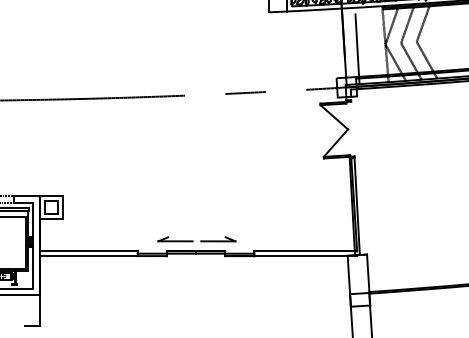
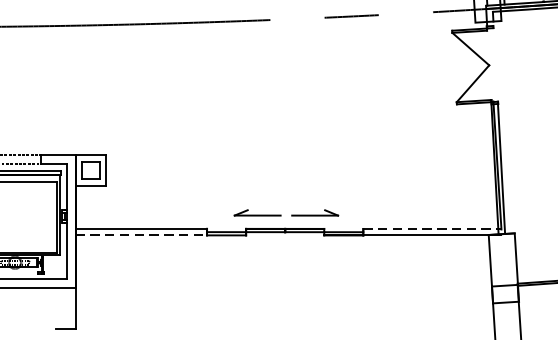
line: (306, 251) -> (433, 229), solid -> dashed
line: (88, 256) -> (140, 235), solid -> dashed

